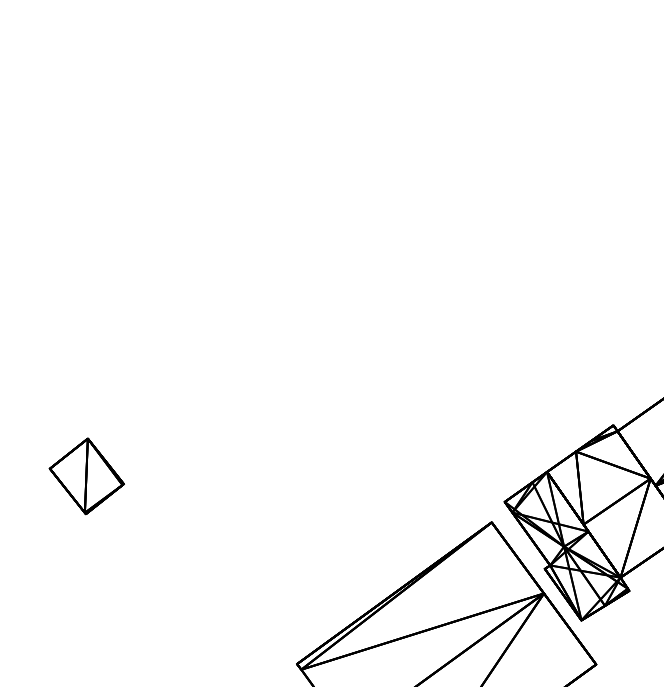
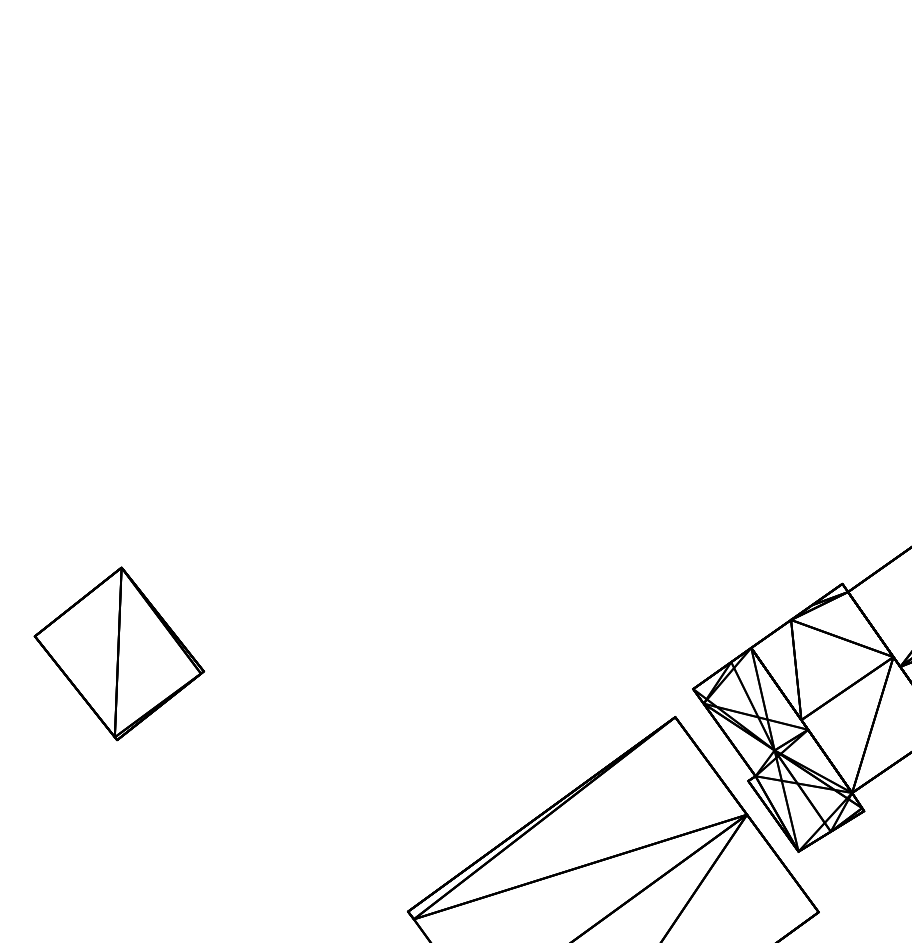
part: (86, 476) -> (118, 654), size x1.67

